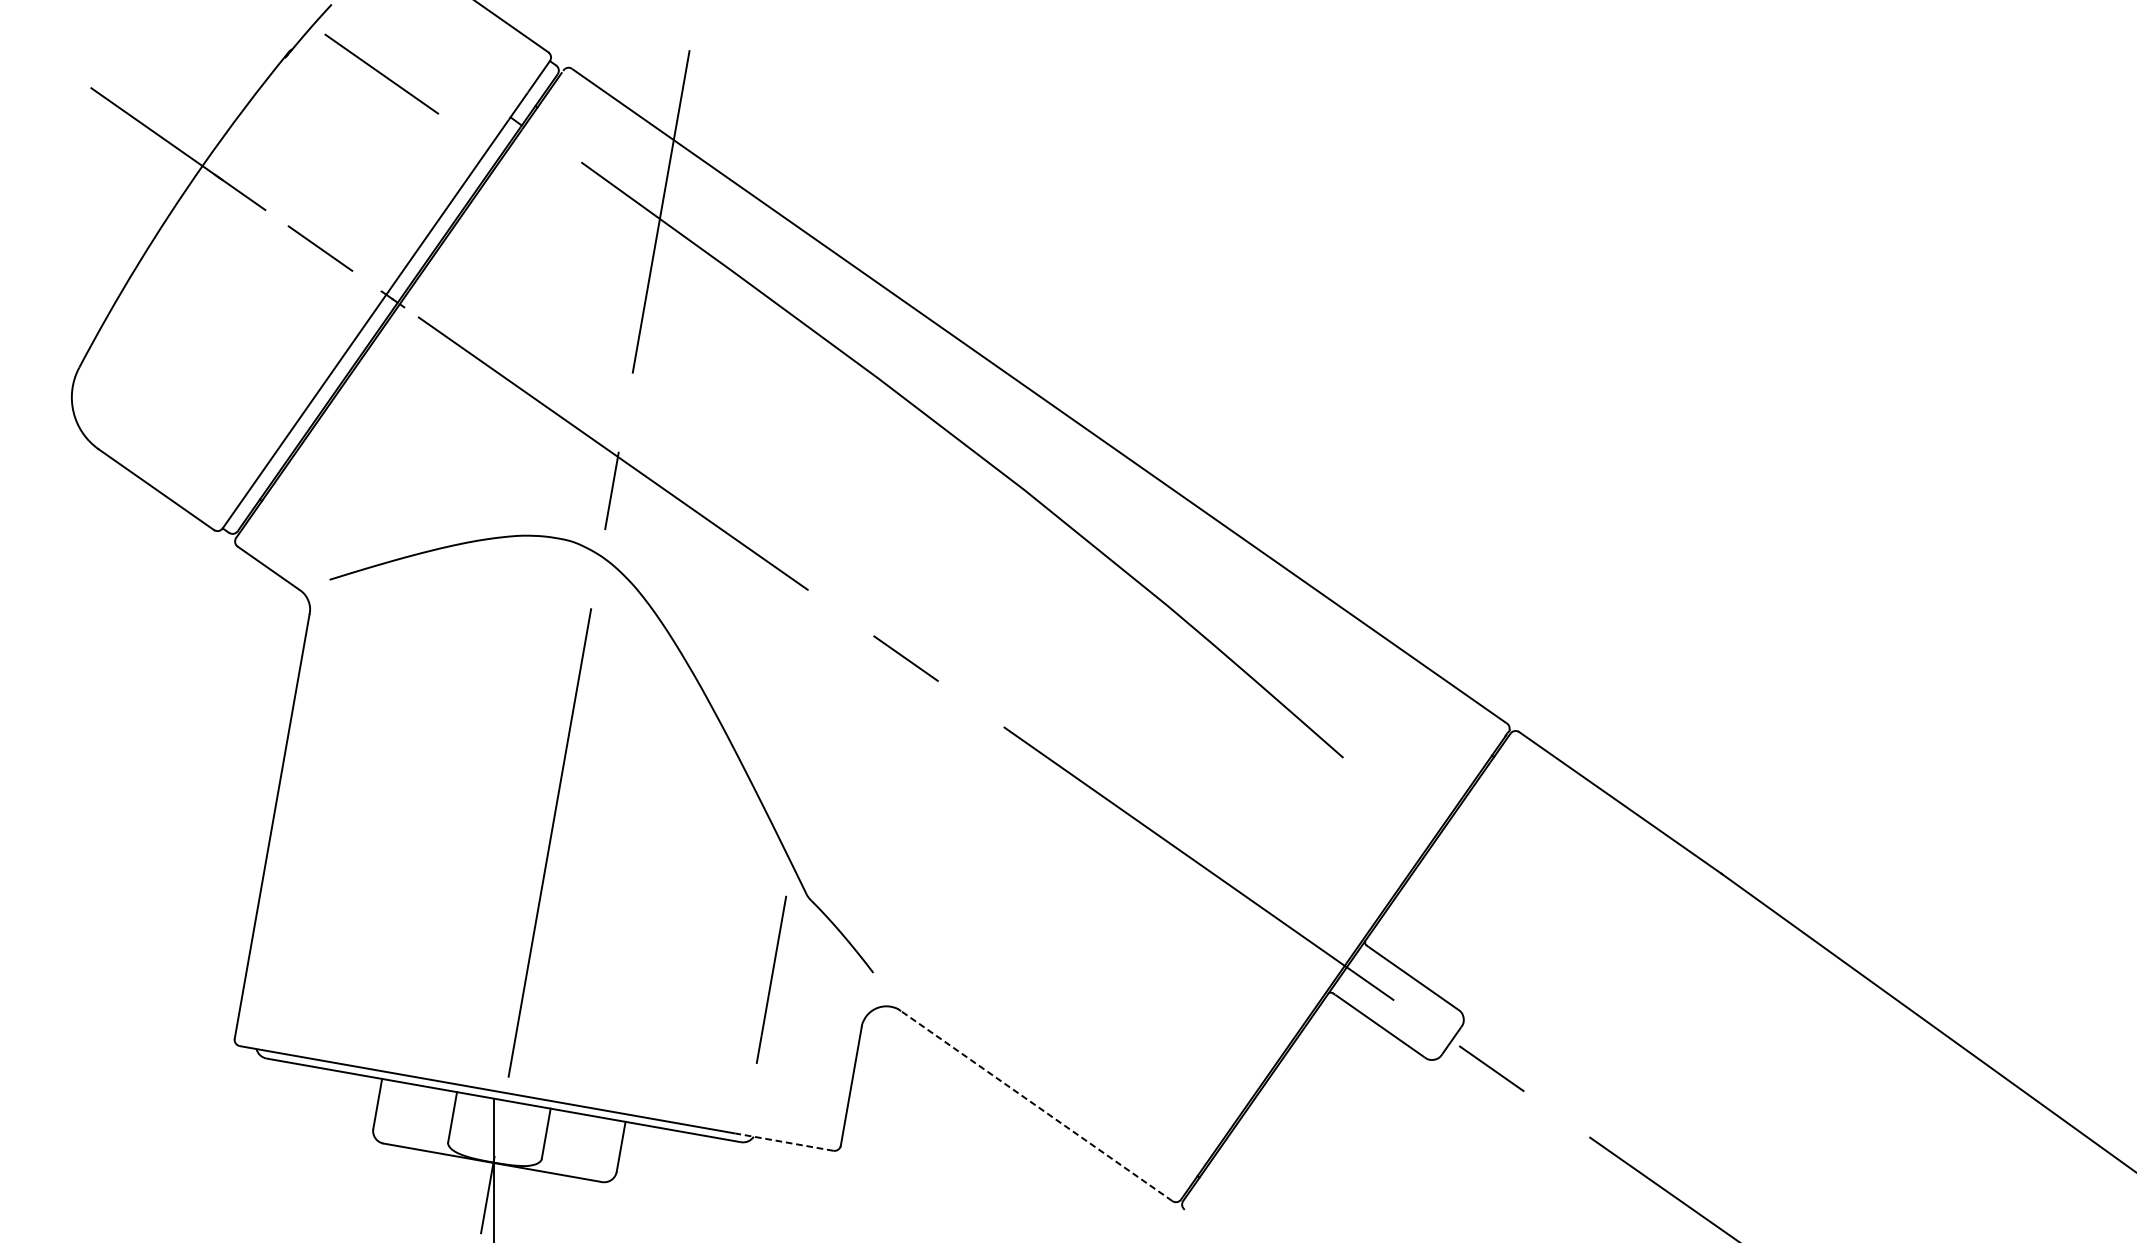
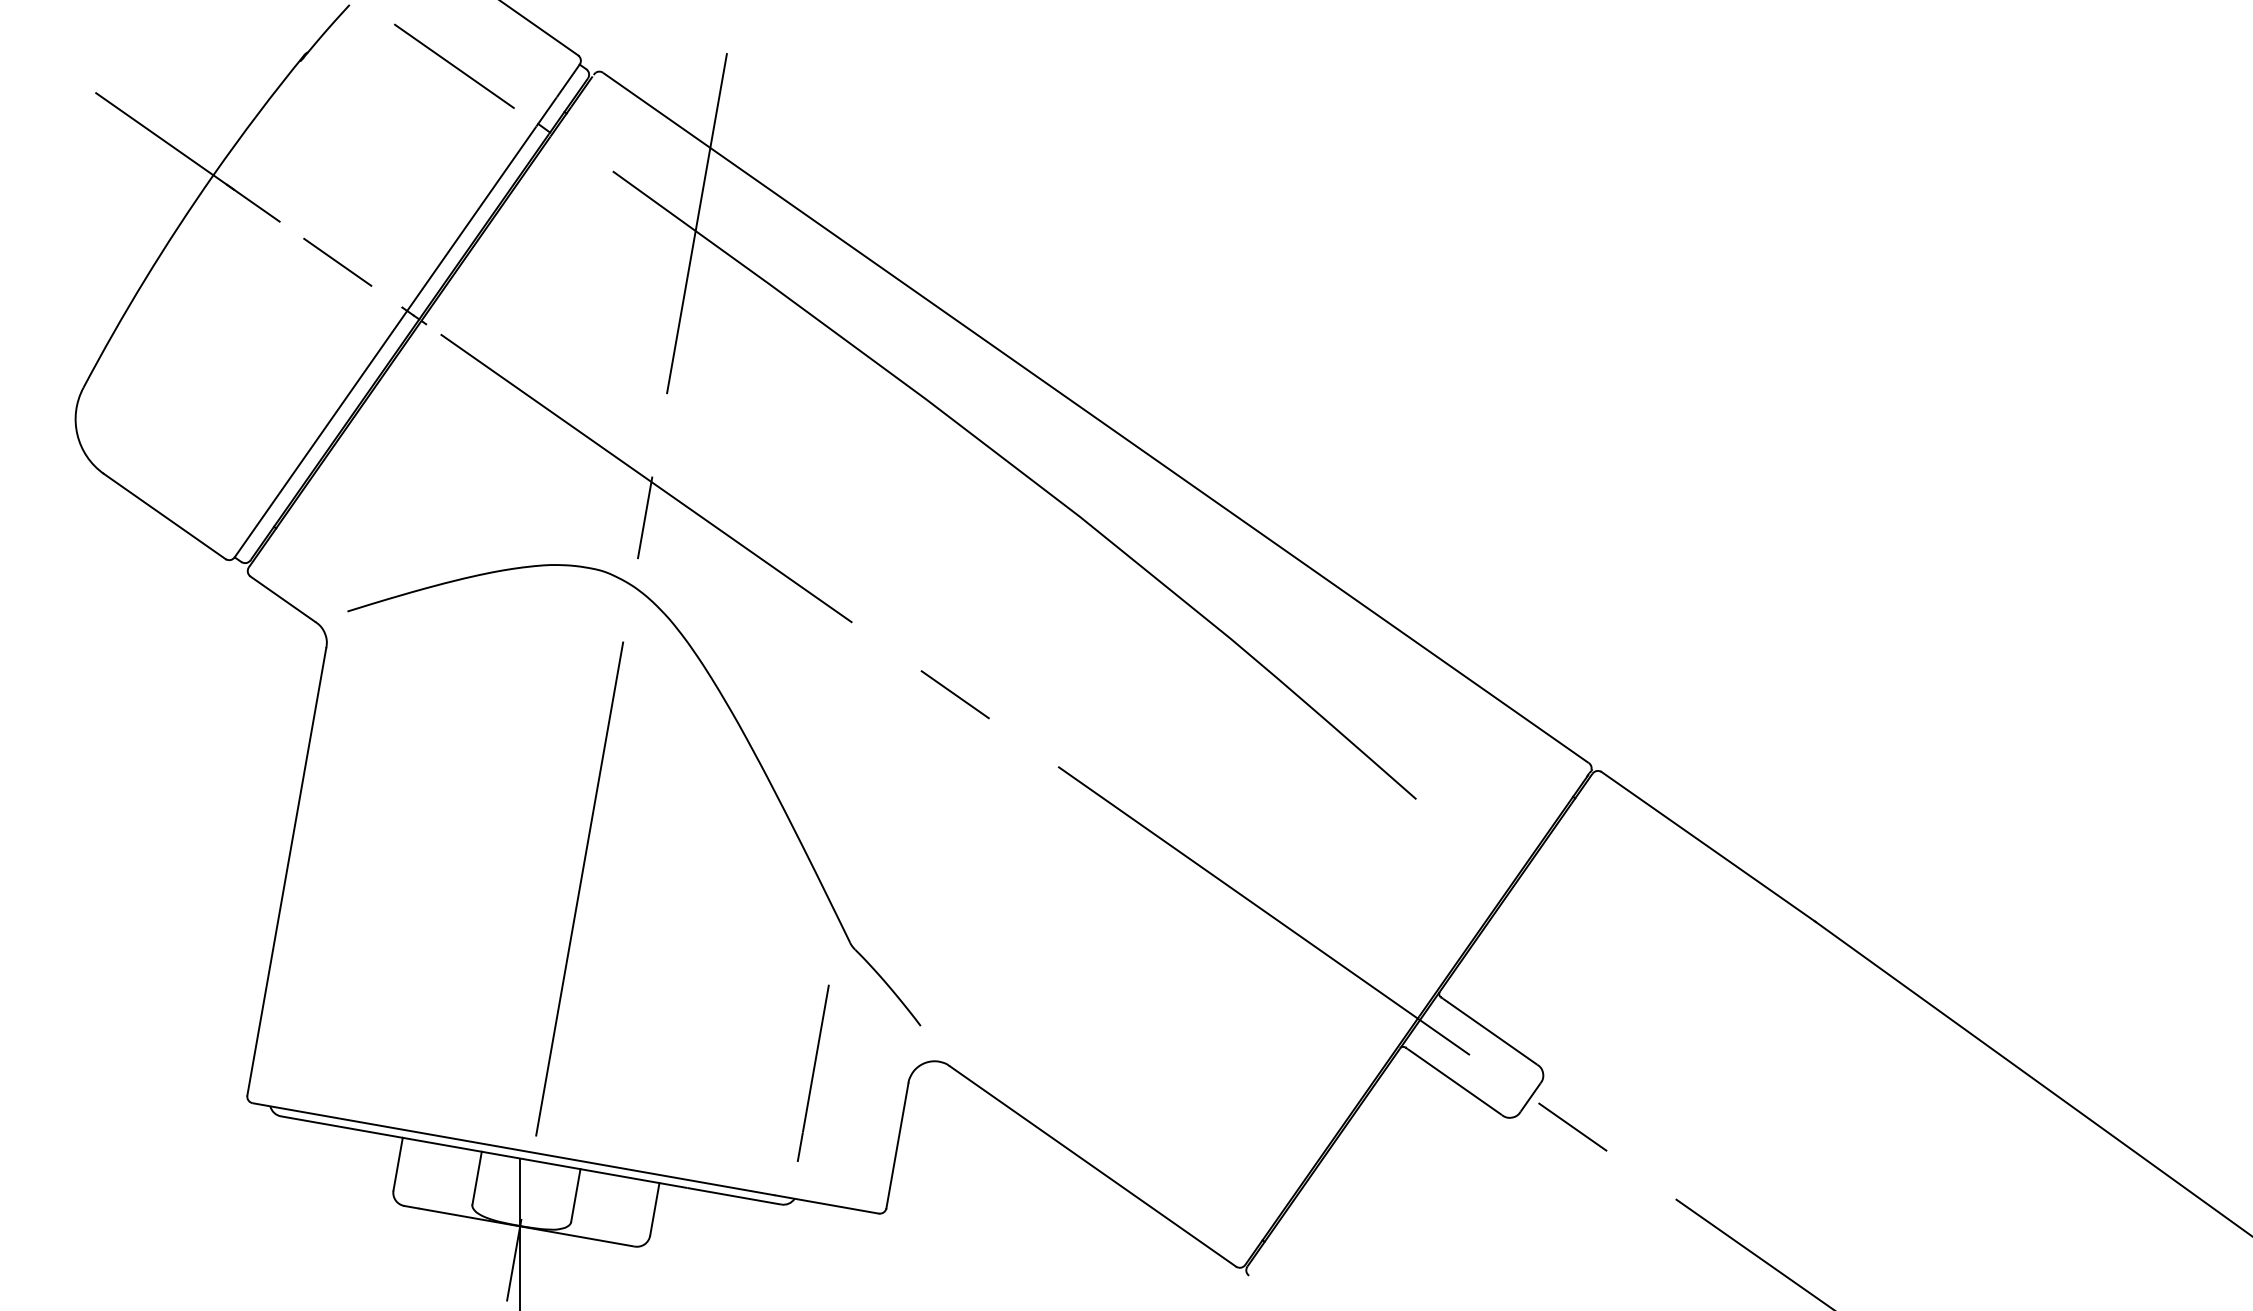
line: (381, 73) -> (454, 65), moved
line: (770, 979) -> (812, 1072), moved
line: (1037, 1106) -> (1093, 1166), dashed -> solid
line: (783, 1142) -> (826, 1204), dashed -> solid

